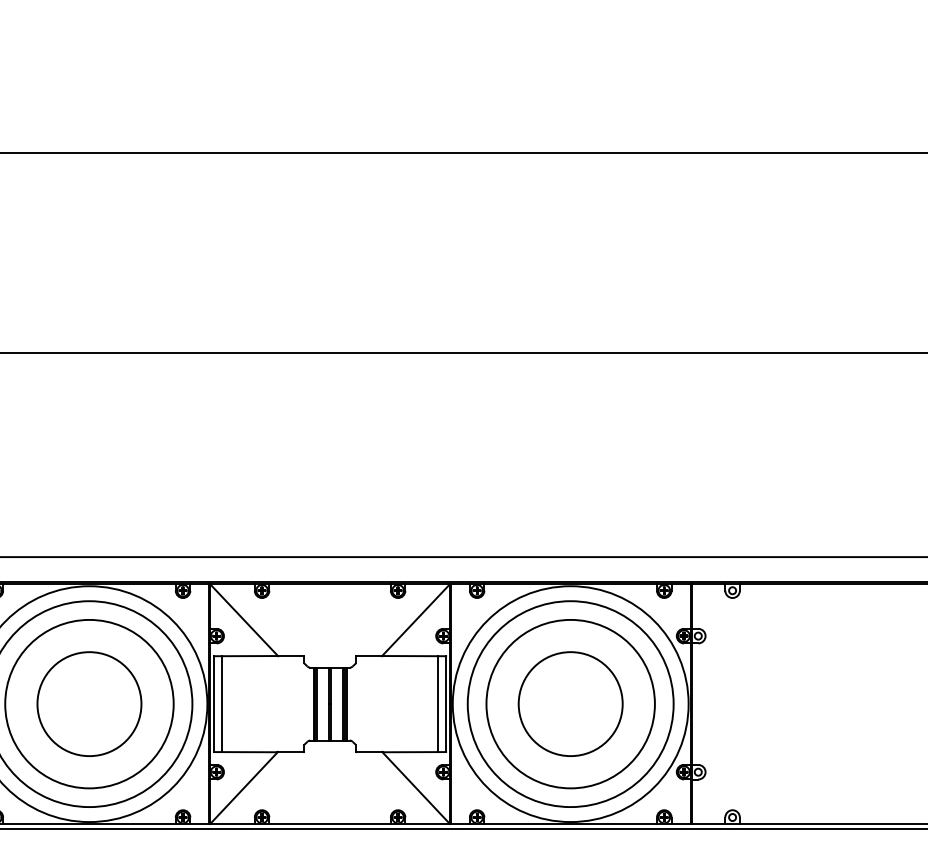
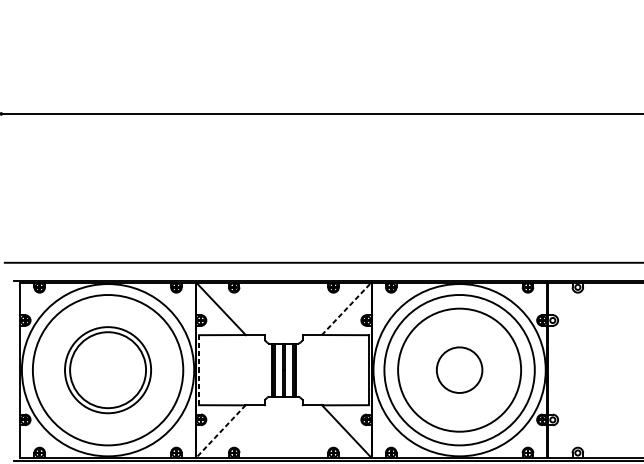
line: (416, 619) -> (346, 308), solid -> dashed
circle: (89, 703) -> (108, 369), size x0.7
line: (222, 703) -> (205, 369), removed
line: (438, 703) -> (363, 369), removed
line: (214, 704) -> (199, 370), solid -> dashed
circle: (570, 704) -> (459, 370), size x0.6
line: (243, 788) -> (220, 431), solid -> dashed

